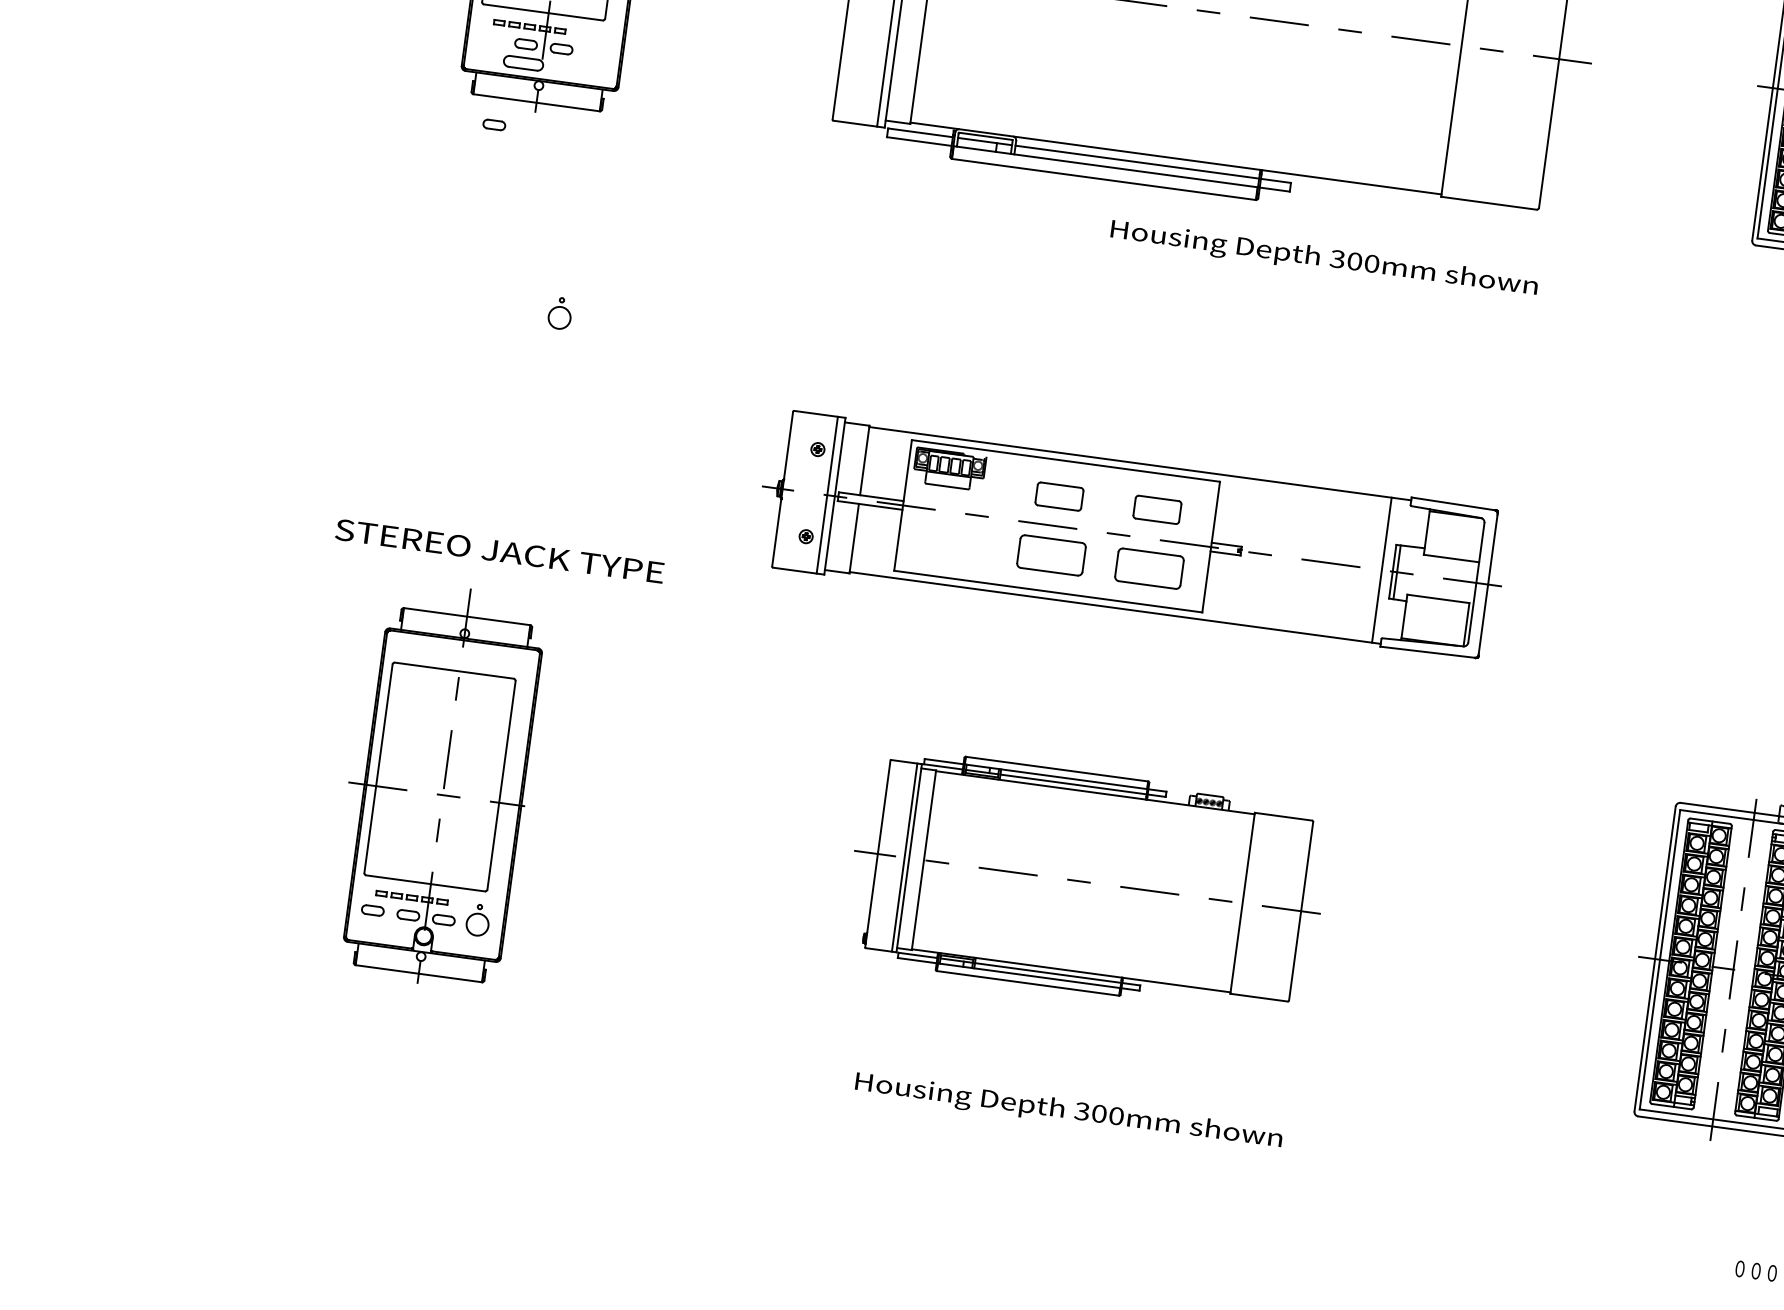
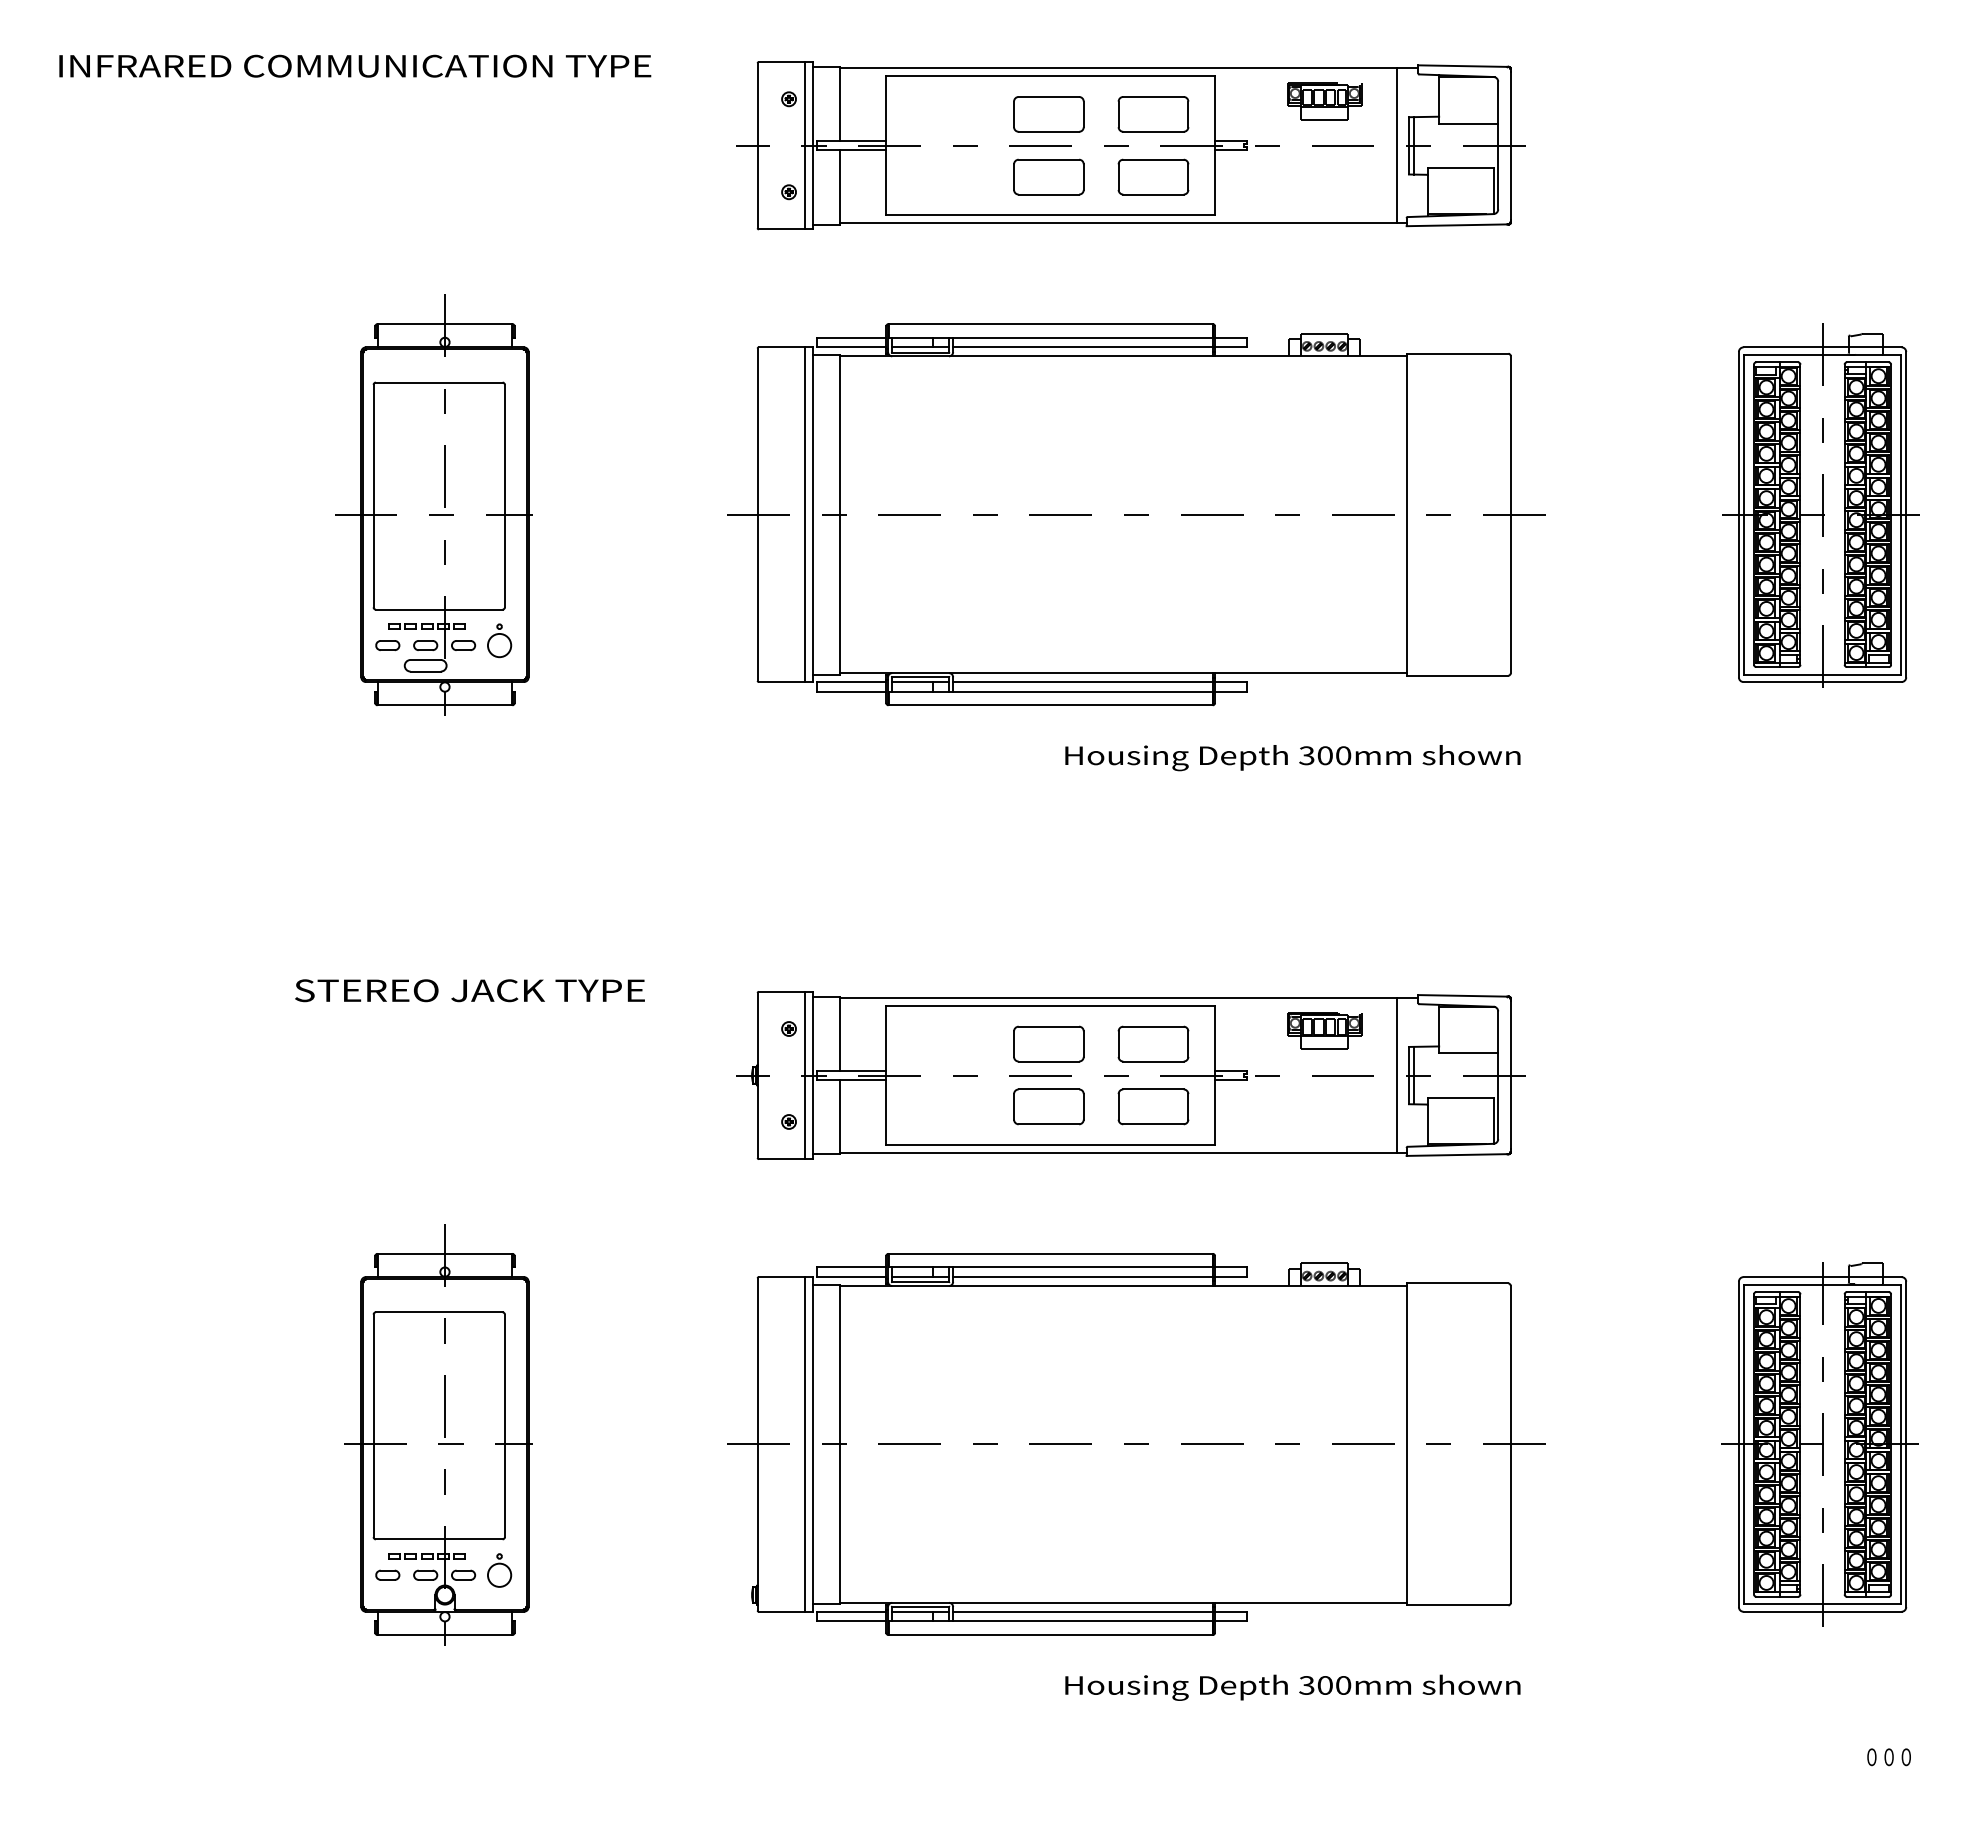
part: (494, 124) -> (387, 645), moved
part: (560, 313) -> (499, 640), moved
part: (949, 468) -> (1324, 1030), moved
part: (1059, 496) -> (1048, 1043), size x1.43
part: (1157, 509) -> (1153, 1043), size x1.43
text: (499, 551) -> (469, 990), moved
part: (1090, 882) -> (1136, 1444), size x1.67
text: (1068, 1111) -> (1292, 1687), moved

